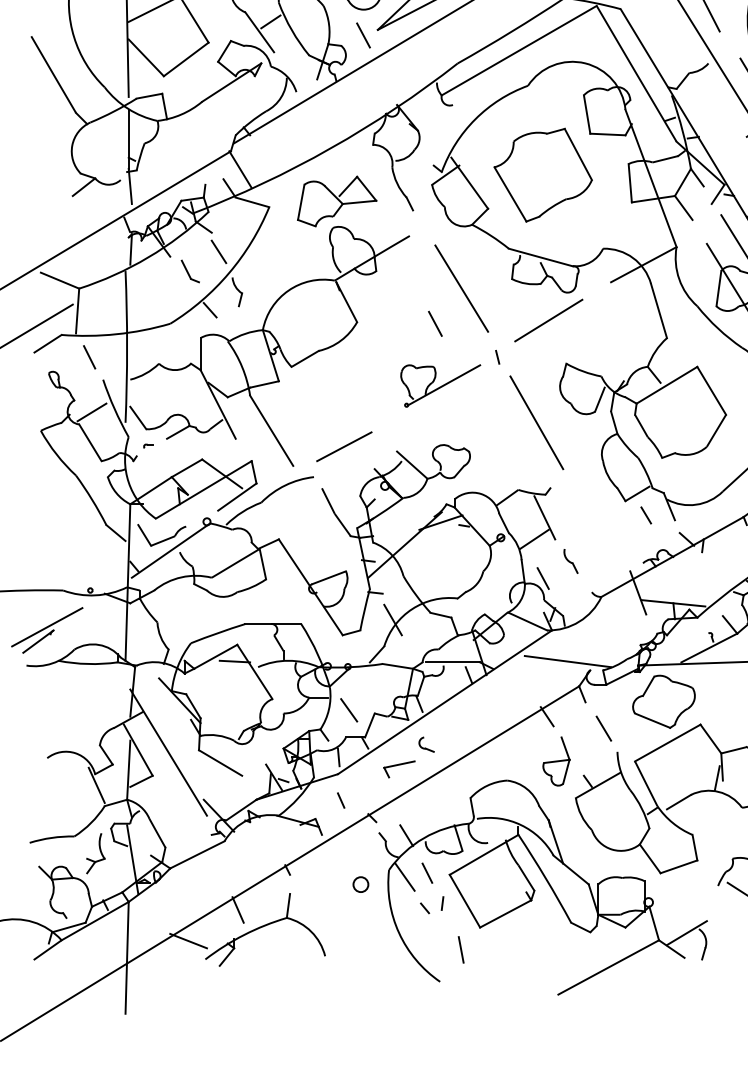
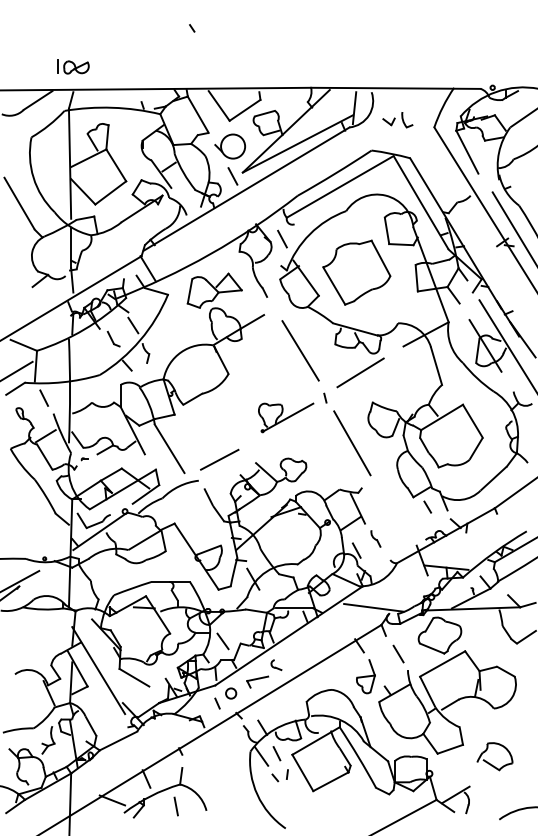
line: (435, 322) -> (282, 238), moved
circle: (361, 884) -> (231, 693), moved
line: (460, 949) -> (175, 806), moved

